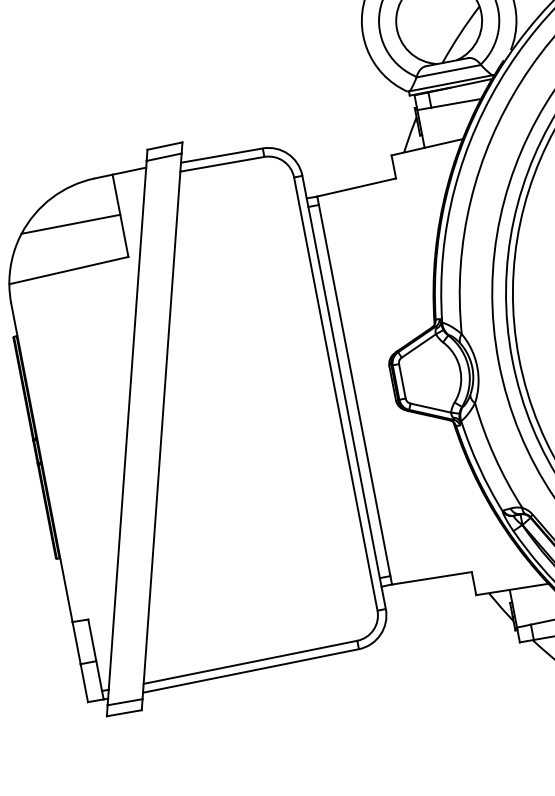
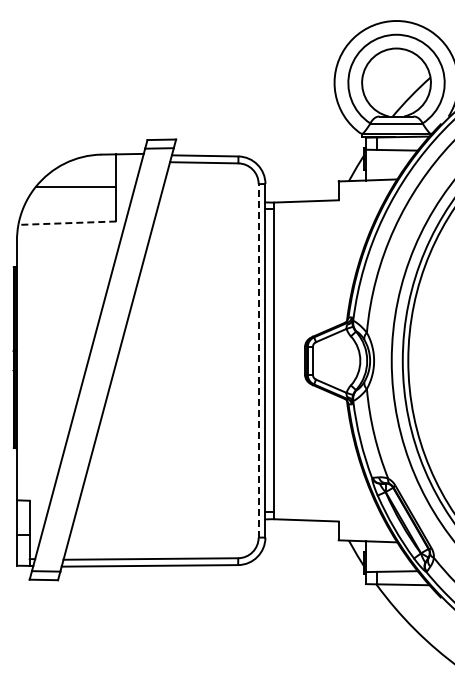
line: (69, 270) -> (67, 223), solid -> dashed
line: (335, 393) -> (258, 360), solid -> dashed

